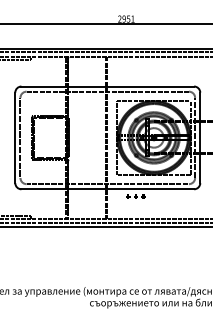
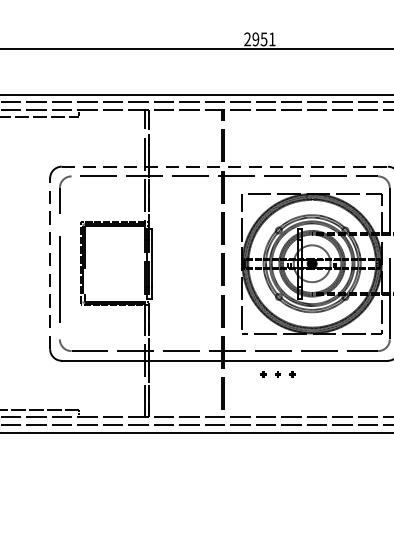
line: (108, 86) -> (226, 166), solid -> dashed
line: (15, 137) -> (50, 262), solid -> dashed

